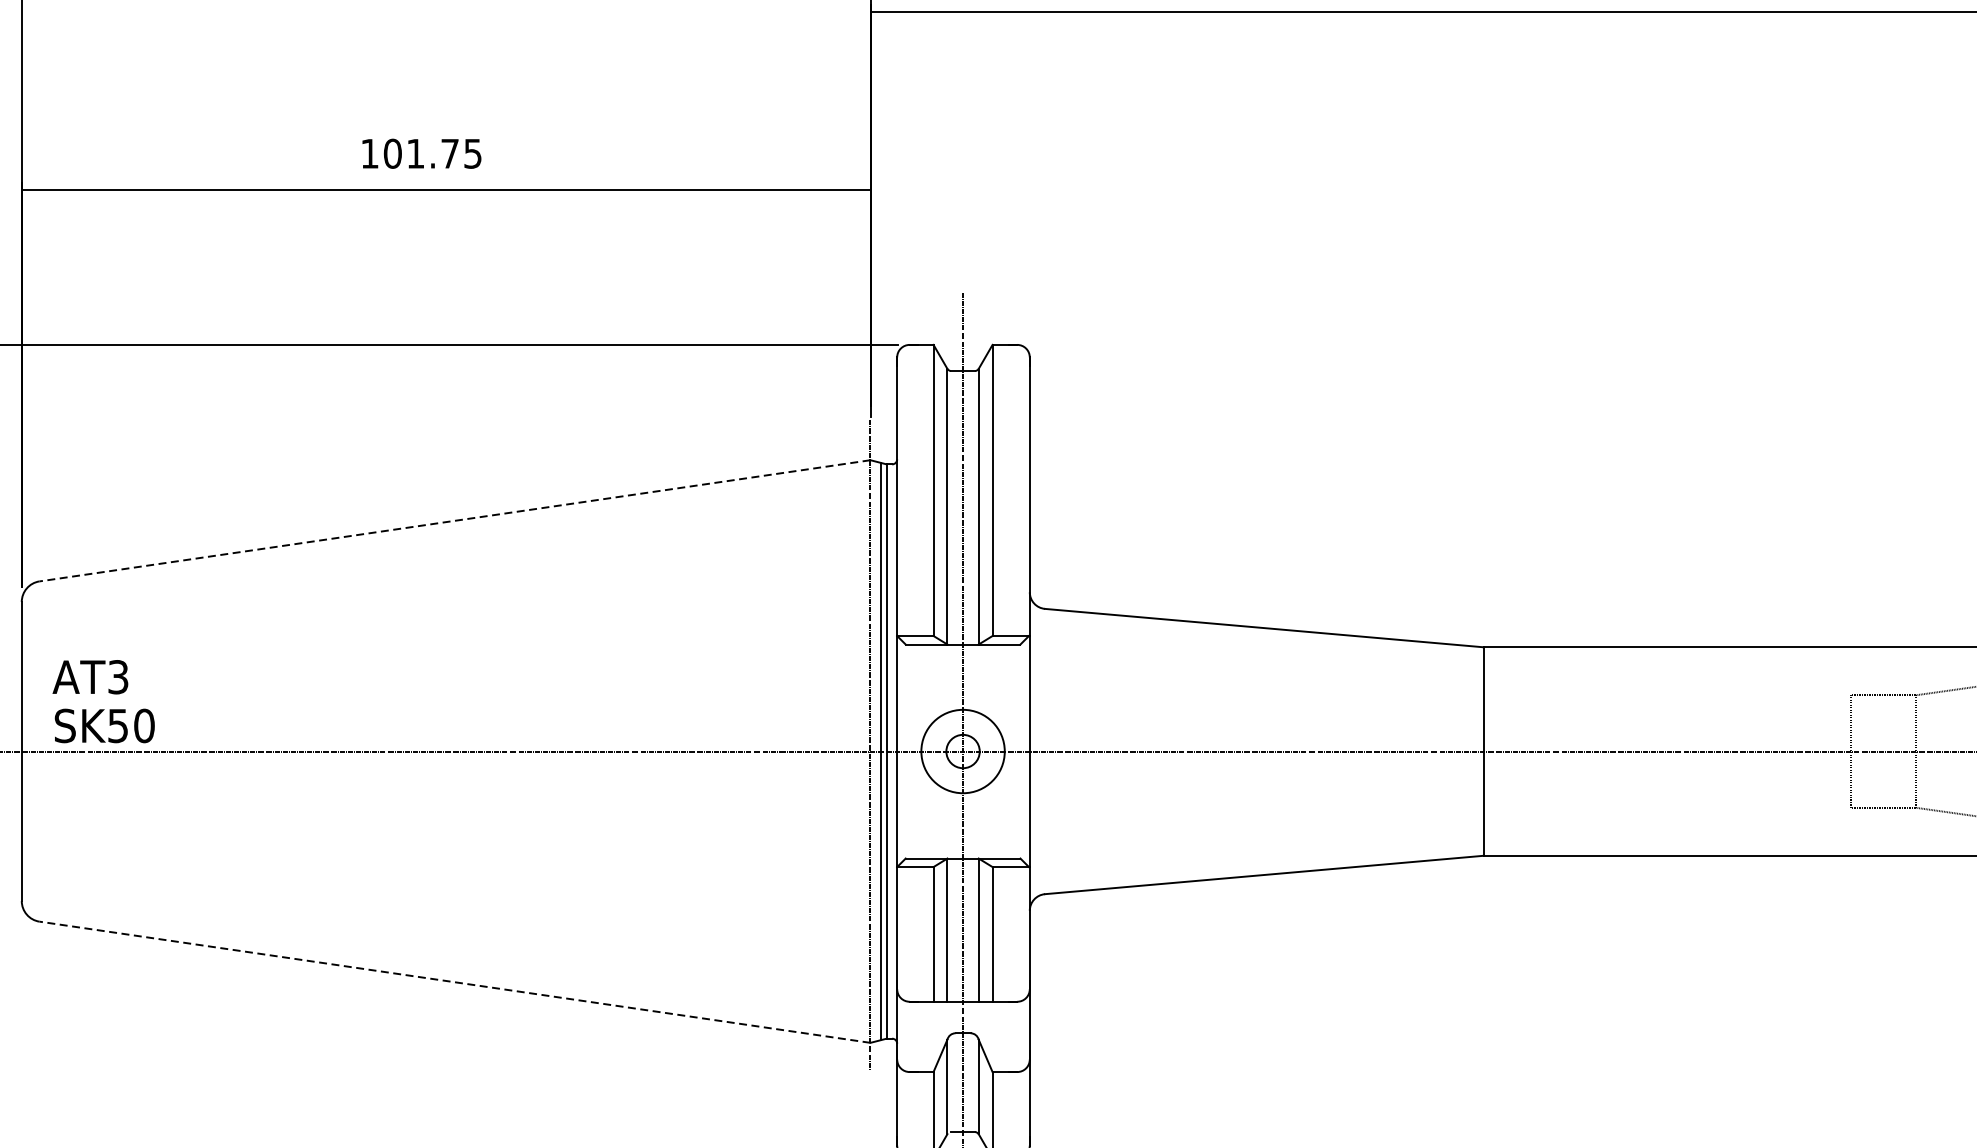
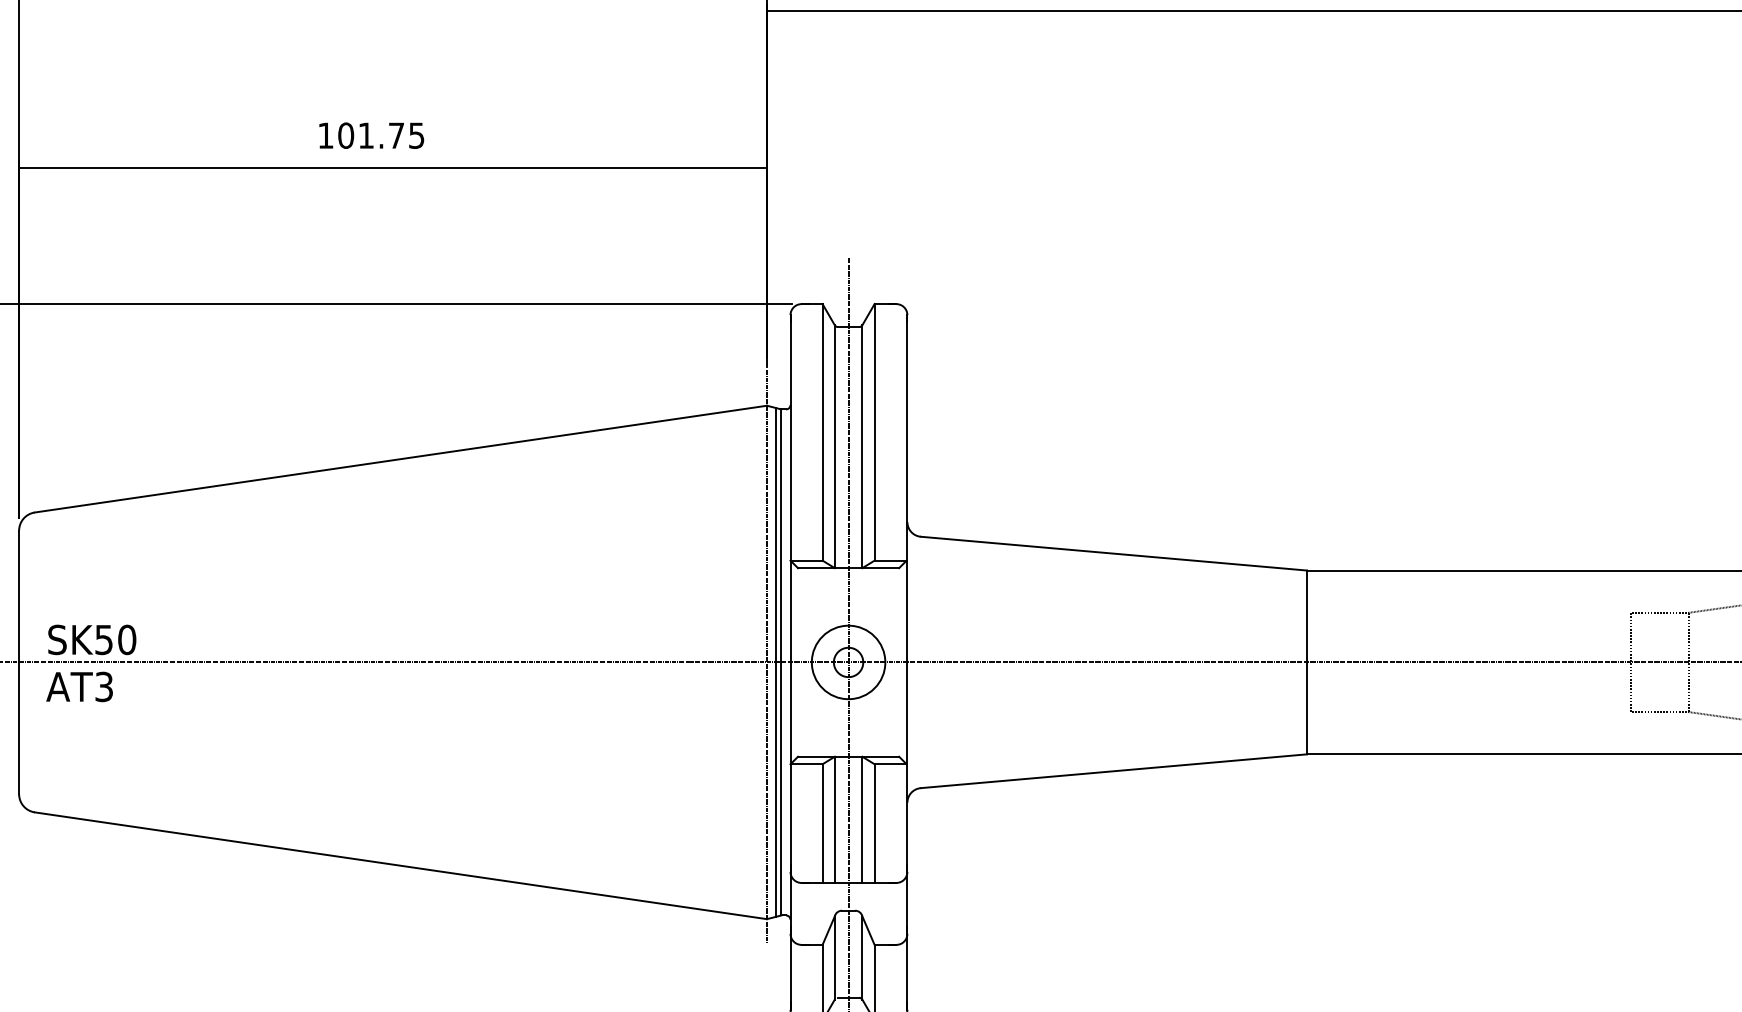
line: (454, 521) -> (400, 459), dashed -> solid
text: (90, 676) -> (79, 686), moved
line: (454, 981) -> (400, 865), dashed -> solid

